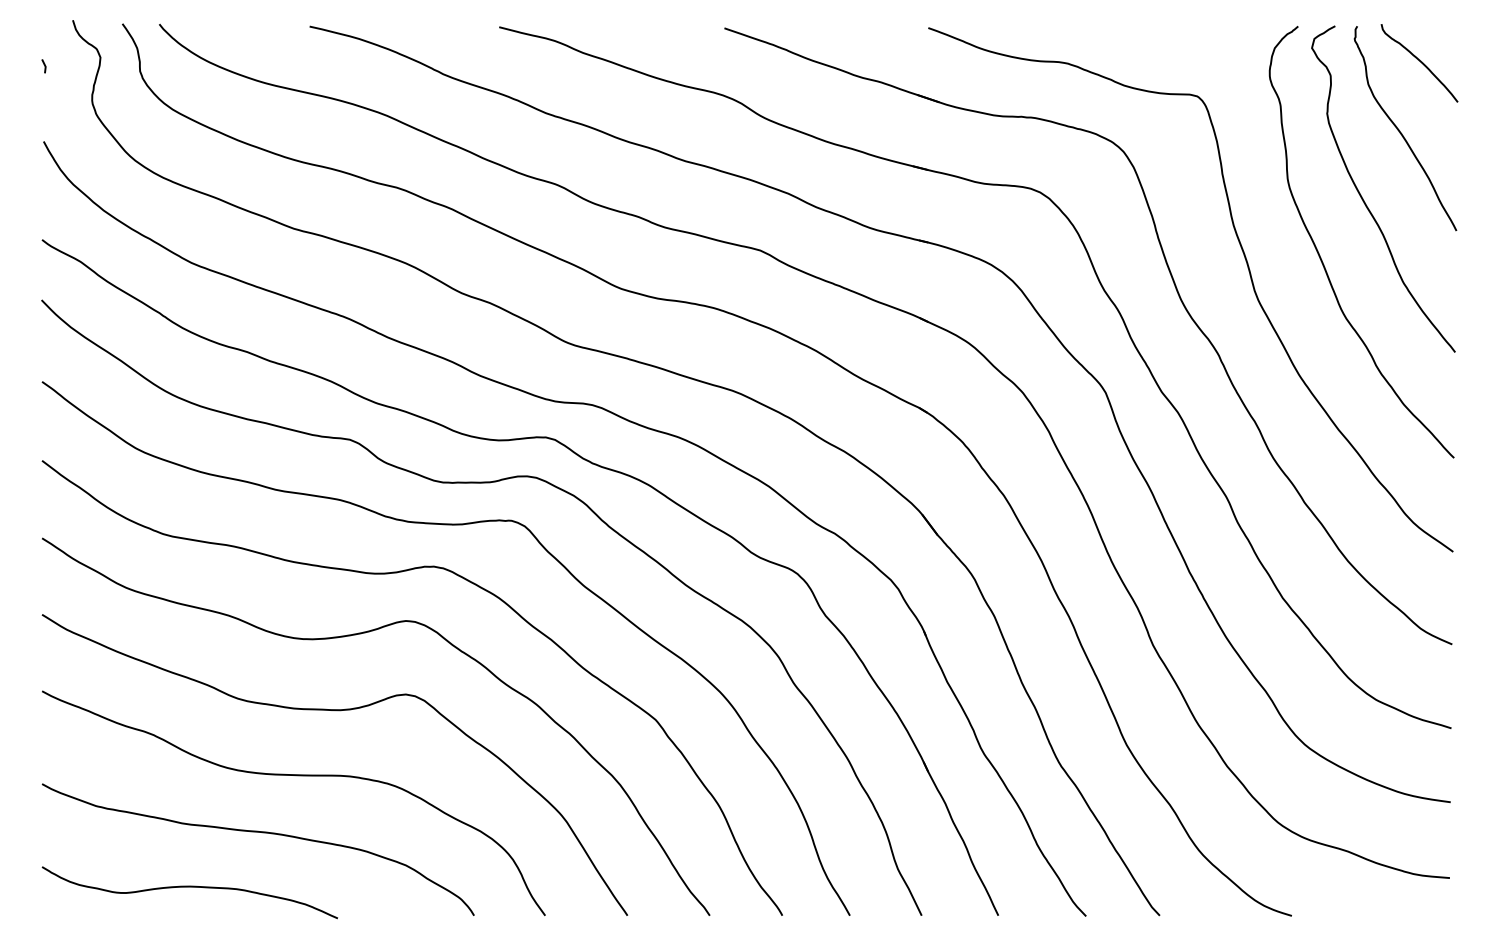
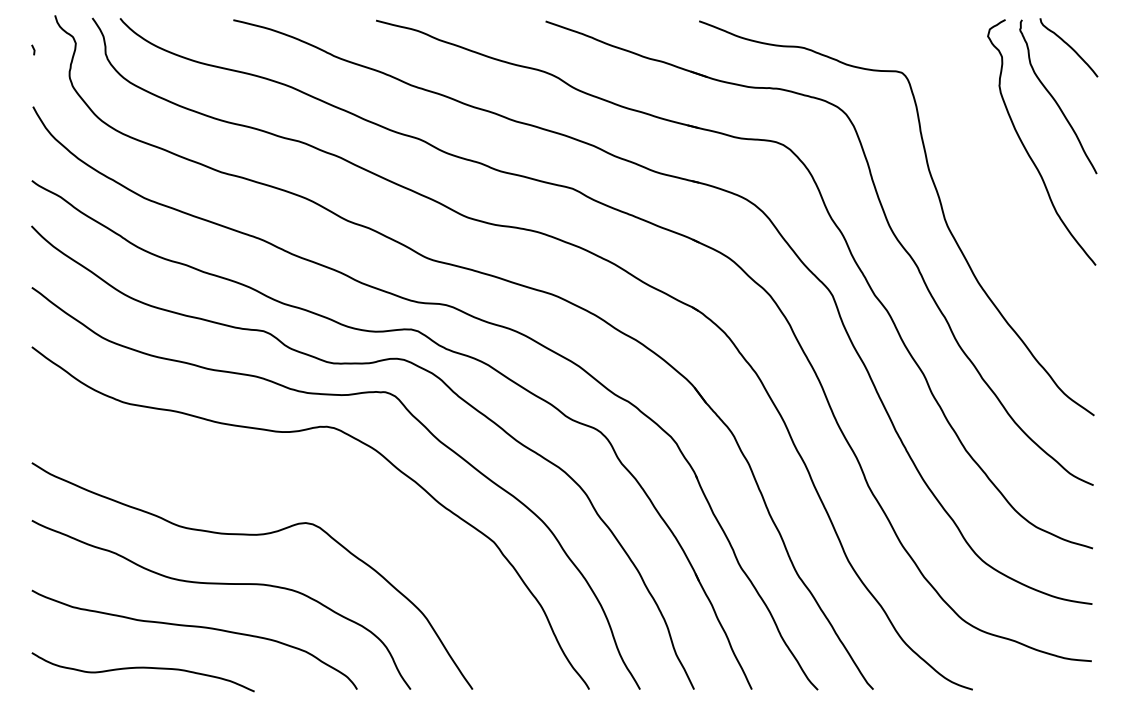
curve: (1321, 257) -> (995, 194), removed
curve: (356, 635) -> (268, 478), removed

